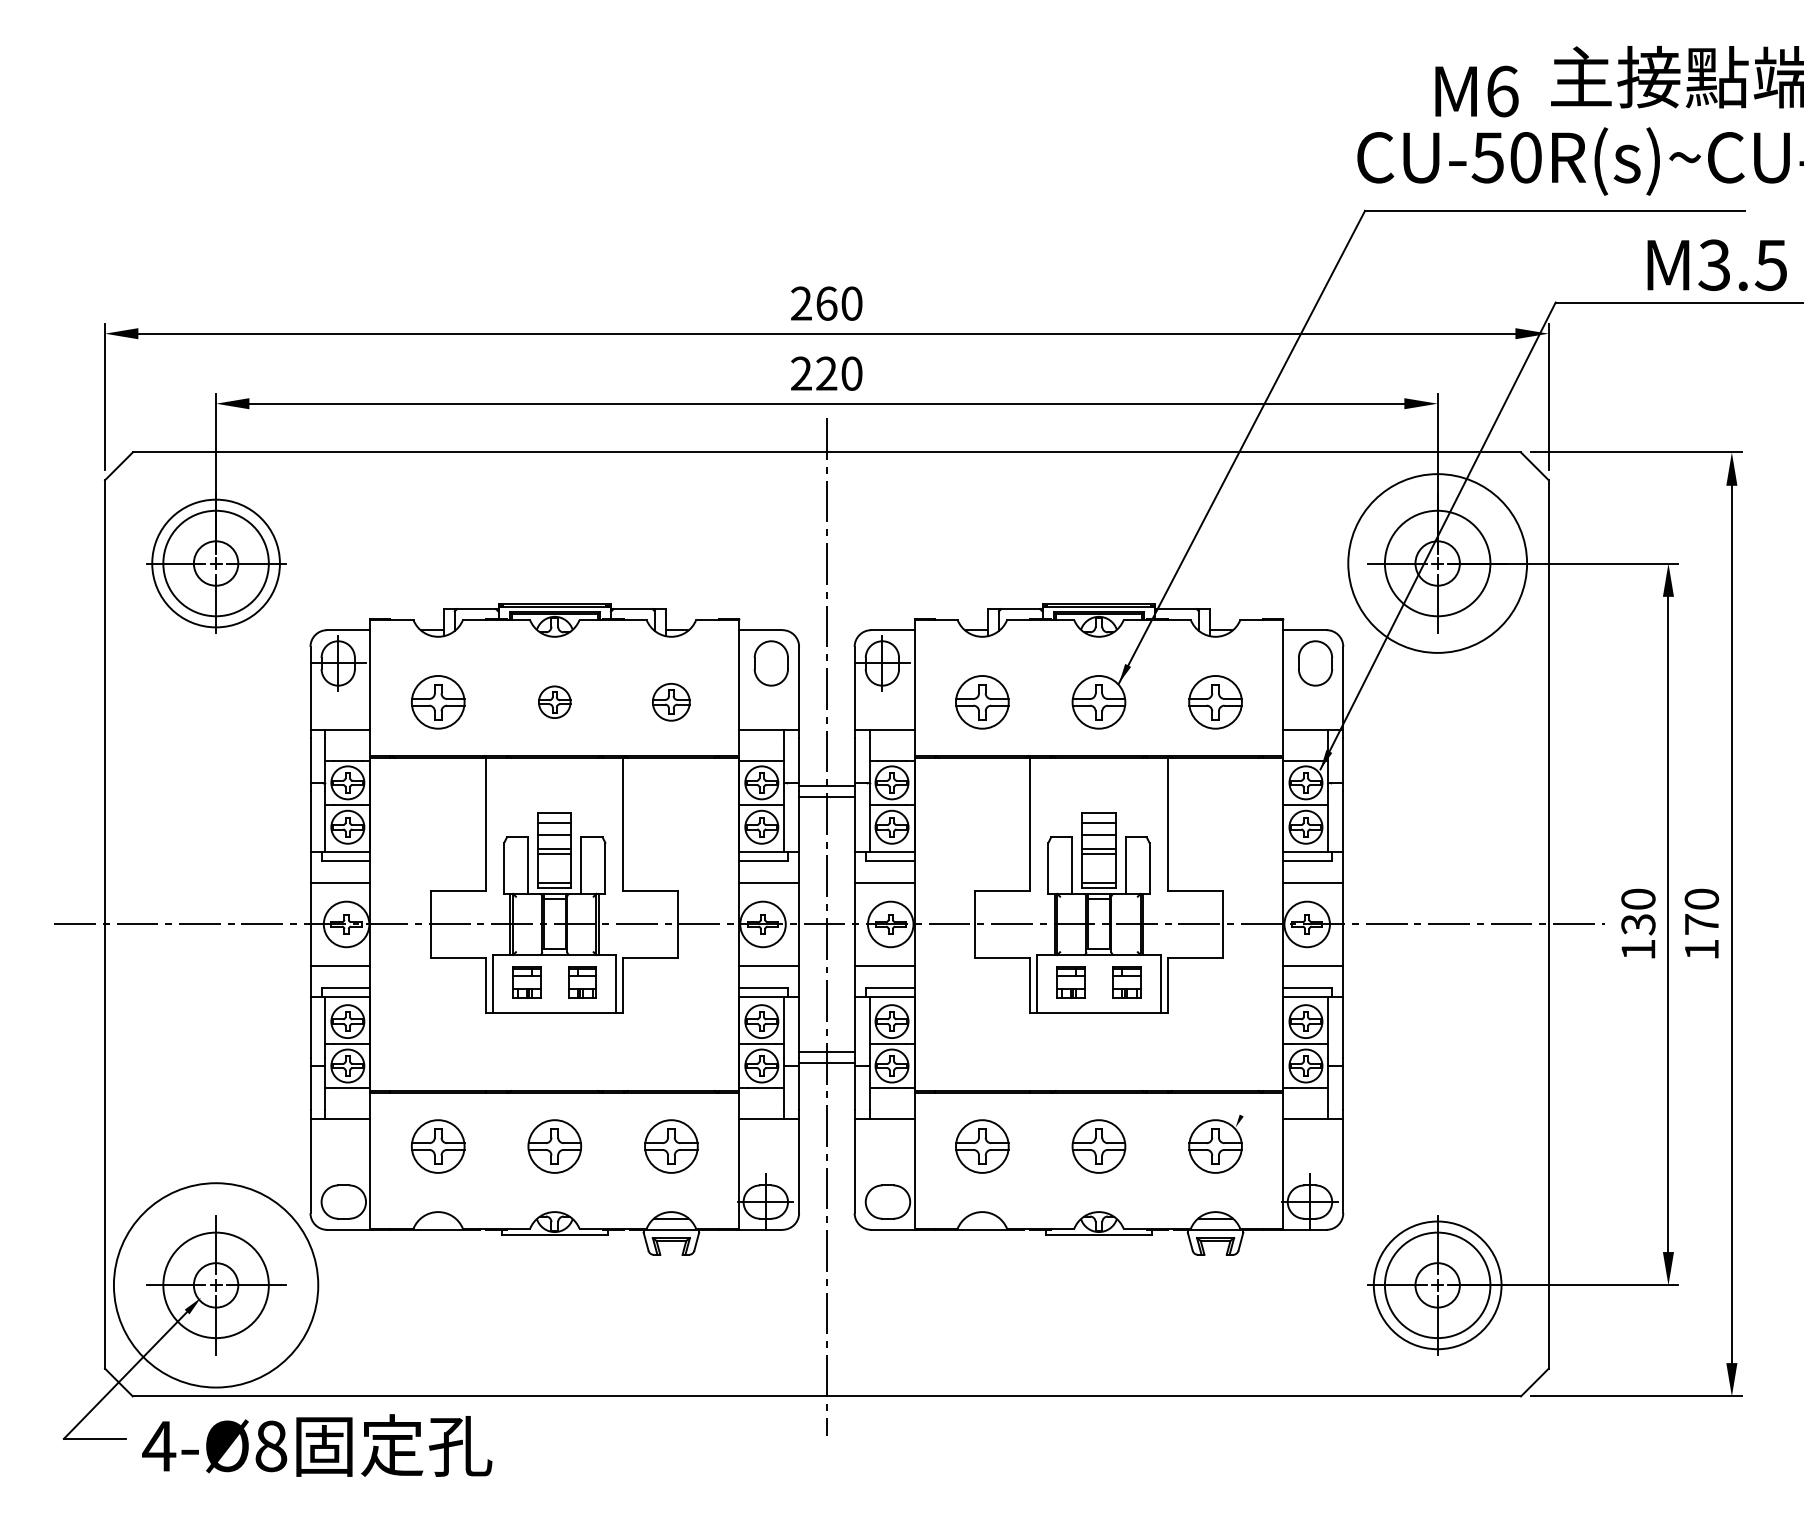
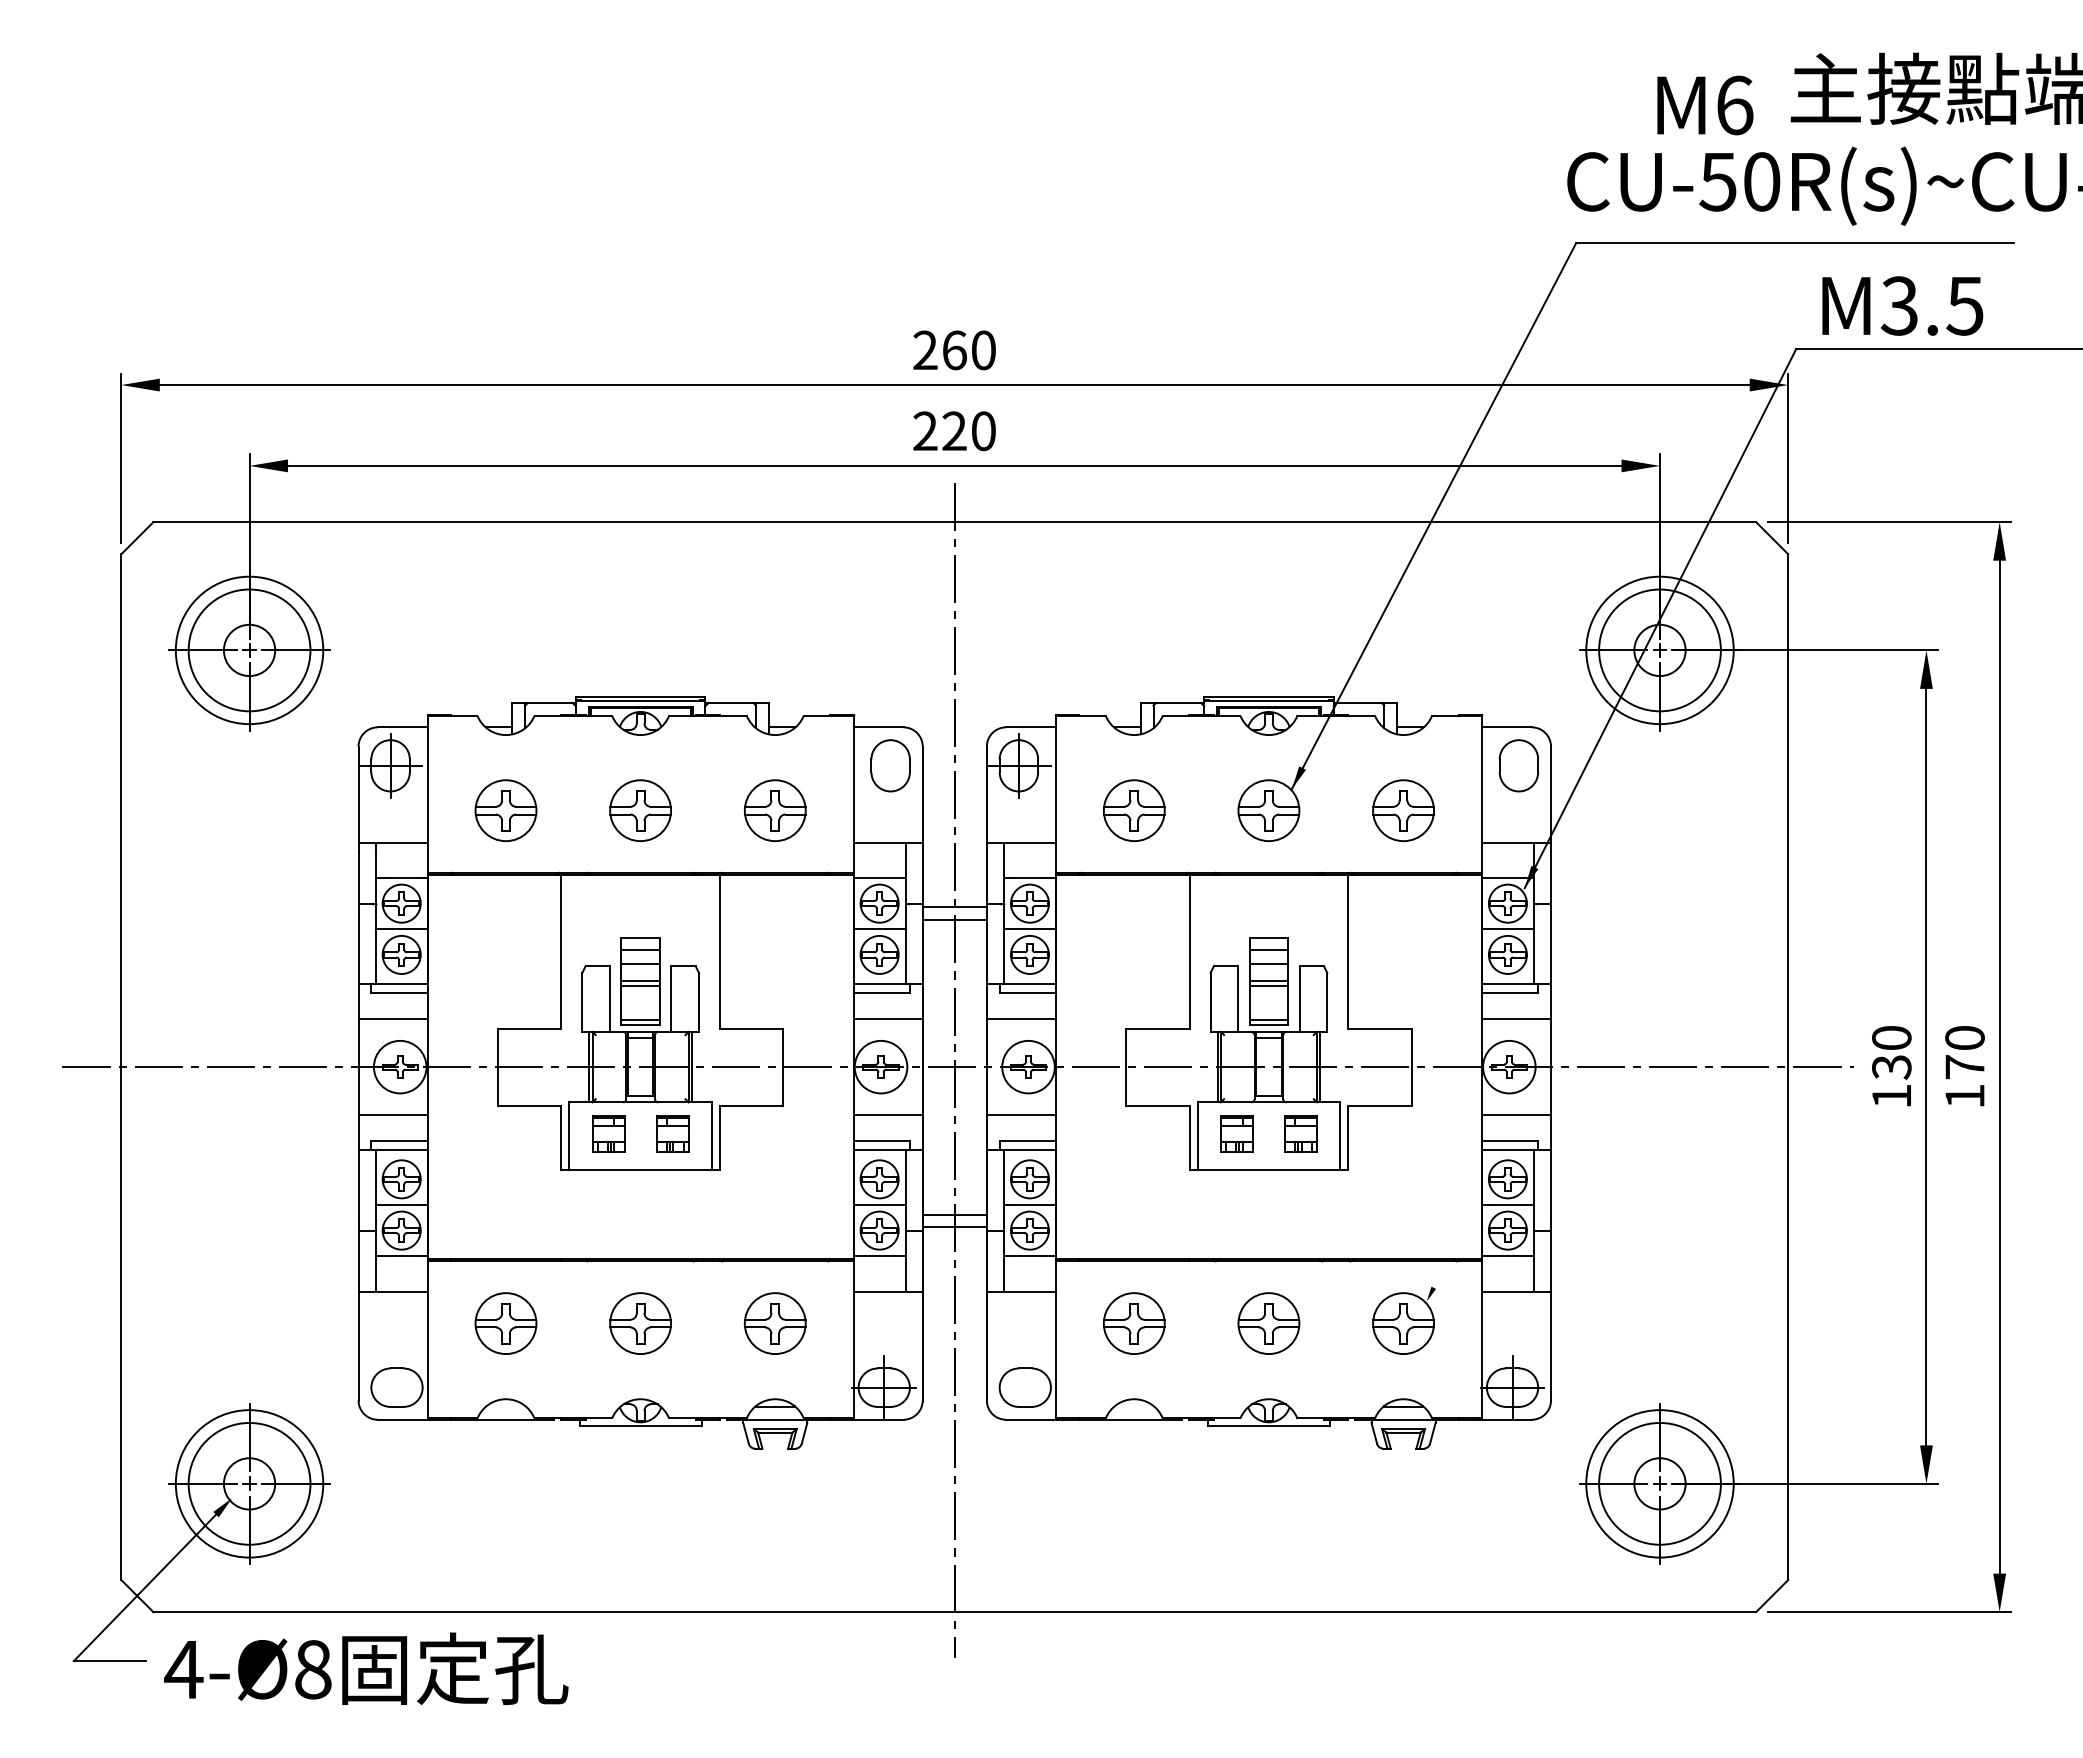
text: (1717, 264) -> (1902, 305), moved
circle: (1437, 563) -> (1659, 650), size x0.71
part: (554, 702) -> (640, 810), size x1.67
part: (670, 702) -> (774, 810), size x1.43
circle: (216, 1285) -> (249, 1483), size x0.62

